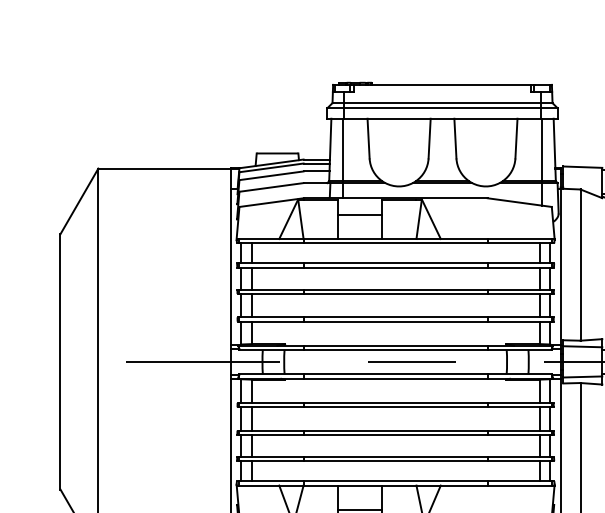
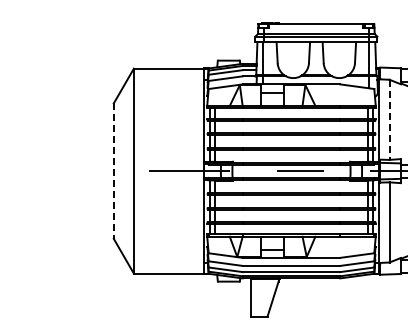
line: (580, 266) -> (389, 120), solid -> dashed
line: (59, 362) -> (113, 171), solid -> dashed

